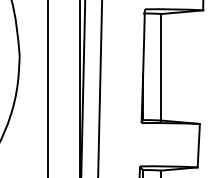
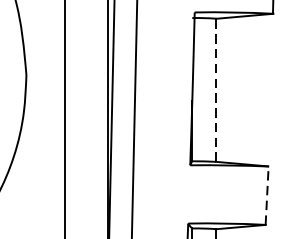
line: (161, 66) -> (217, 89), solid -> dashed
line: (198, 145) -> (266, 195), solid -> dashed

